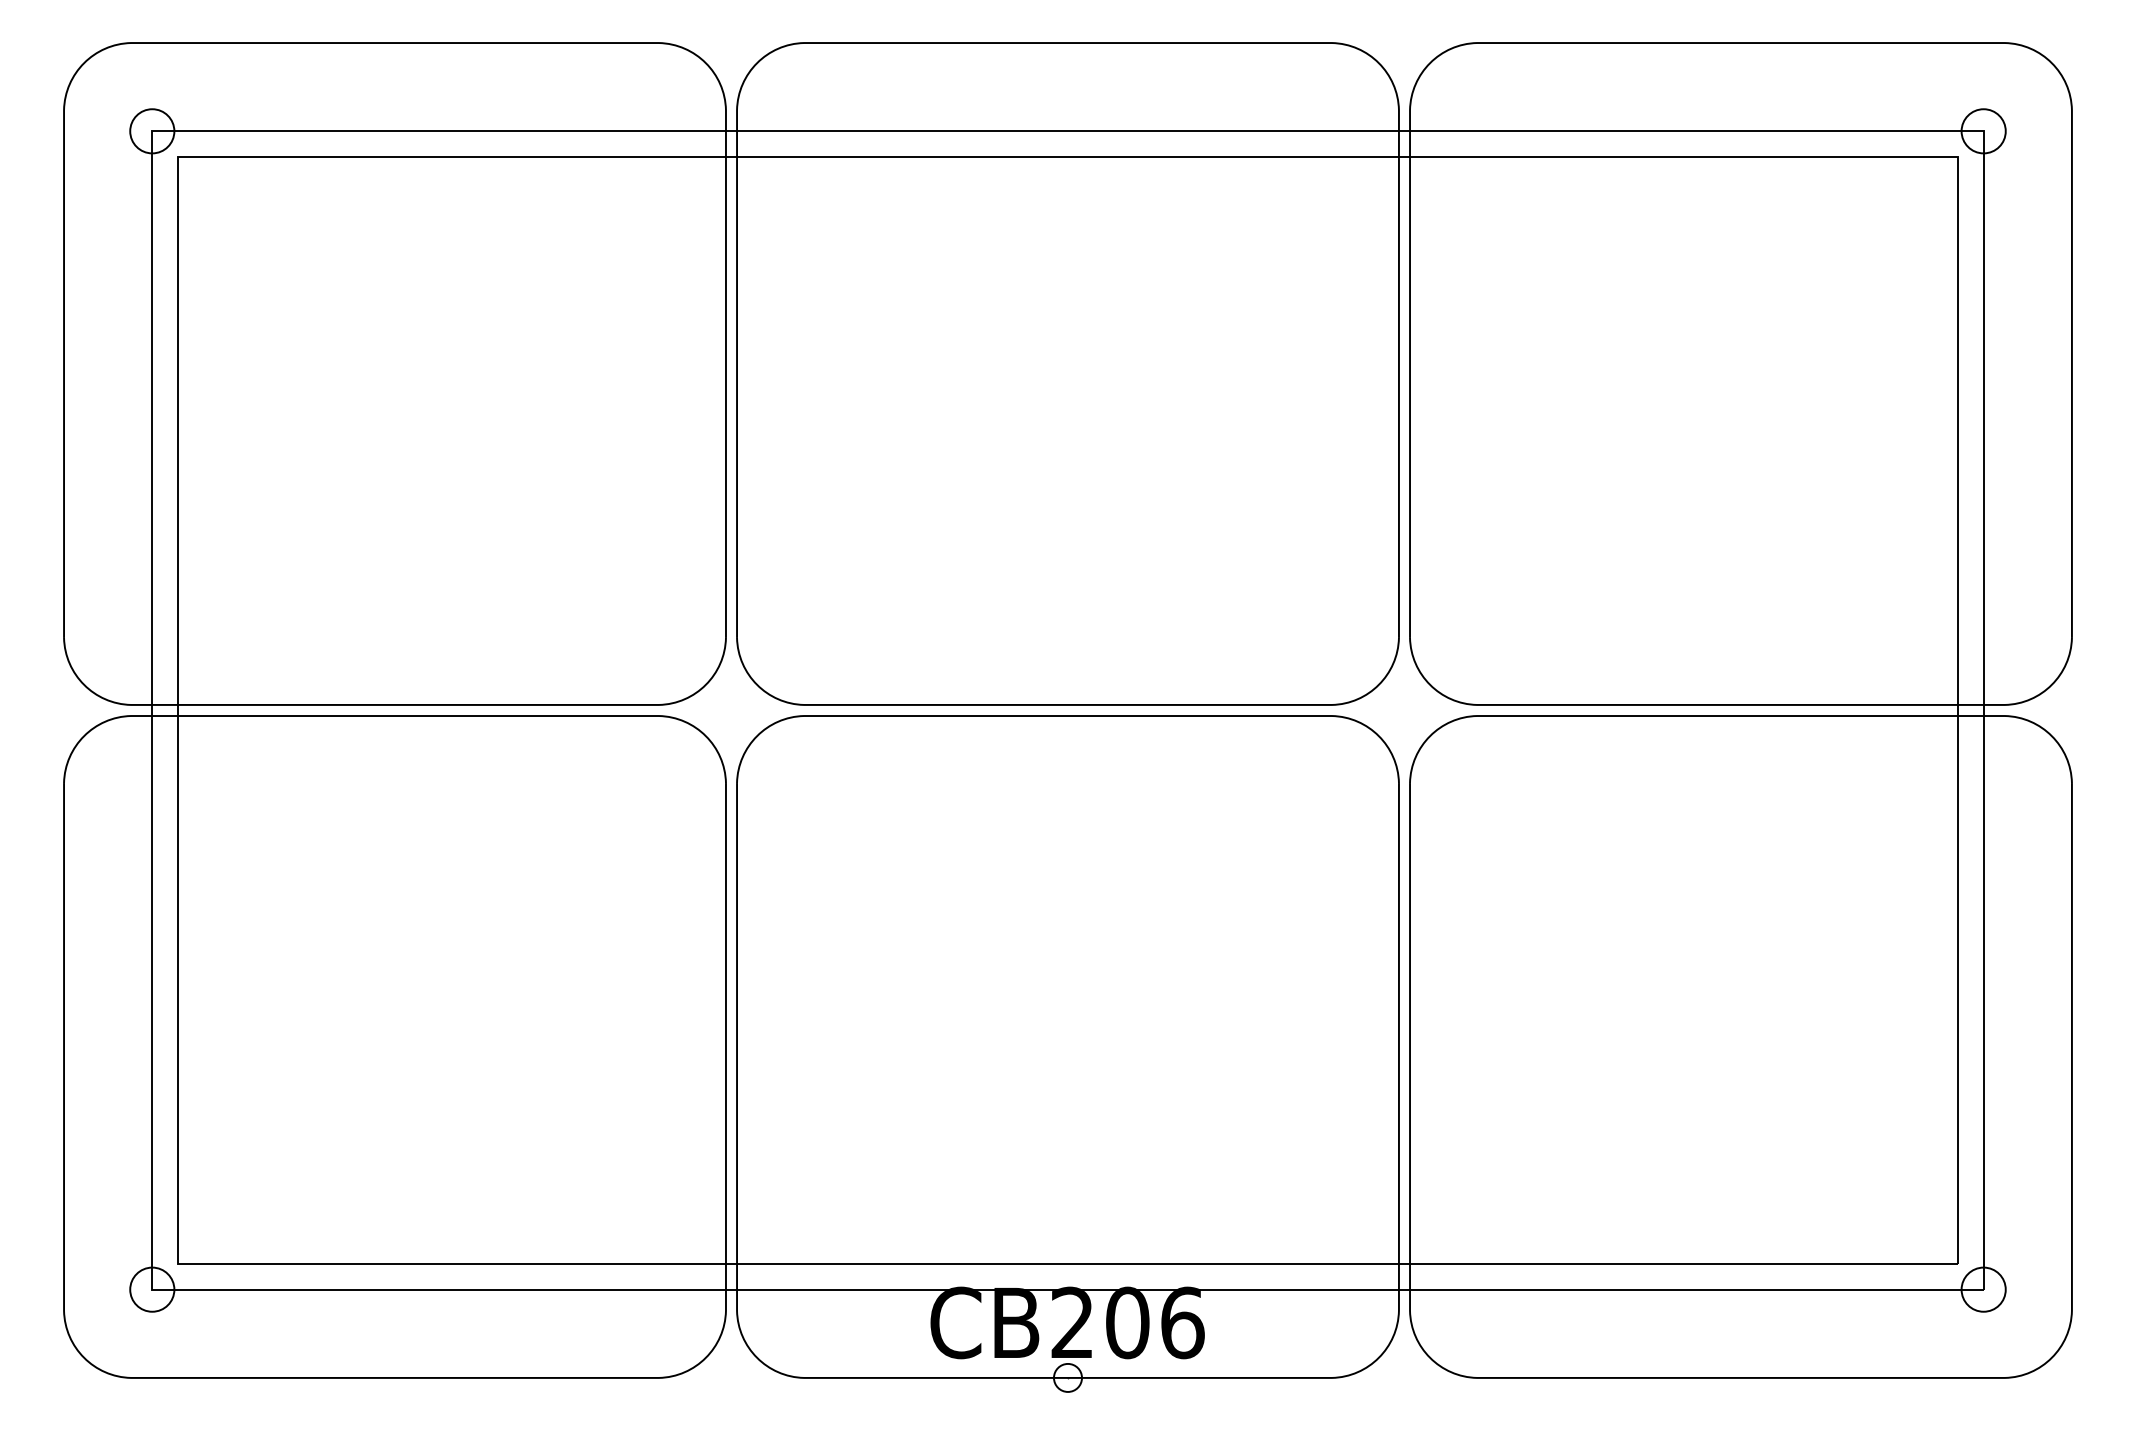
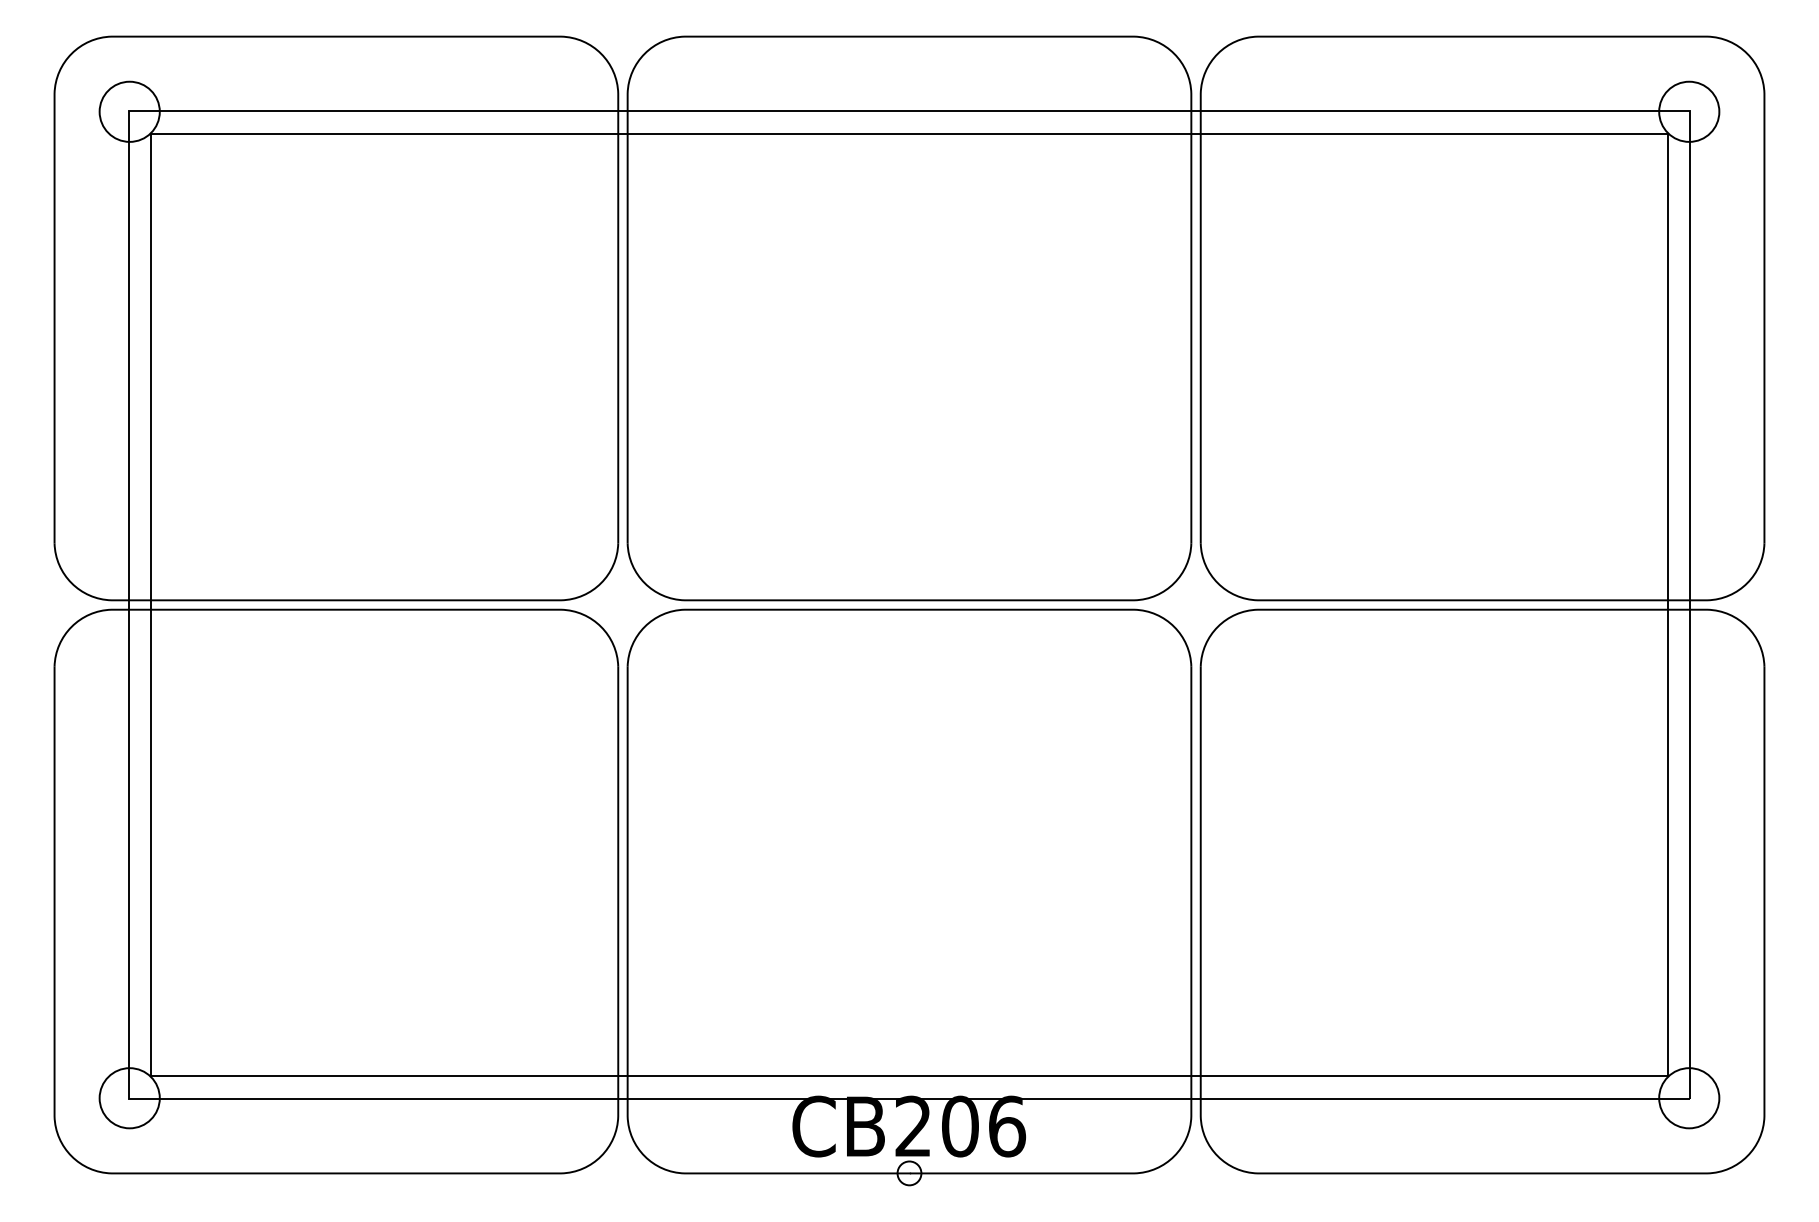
circle: (152, 130) -> (129, 111), size x1.6
circle: (1983, 130) -> (1689, 111), size x1.6
circle: (152, 1289) -> (129, 1098), size x1.6
circle: (1983, 1289) -> (1689, 1098), size x1.6

